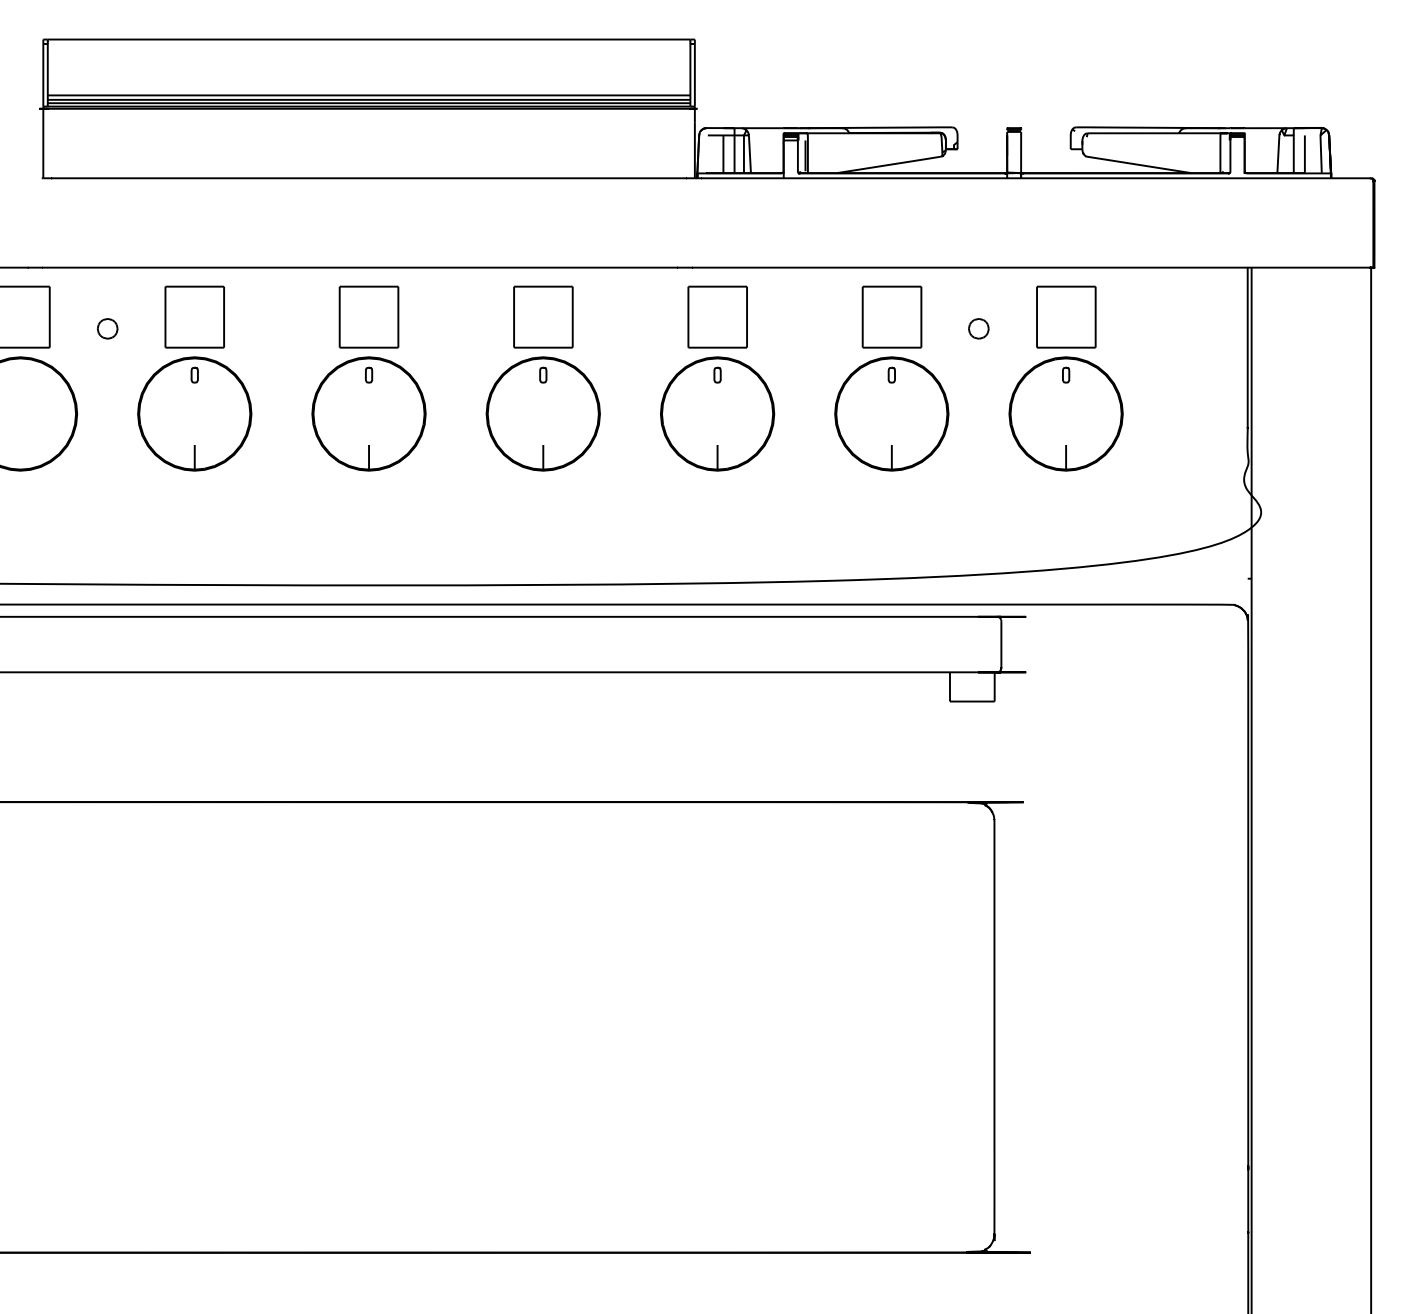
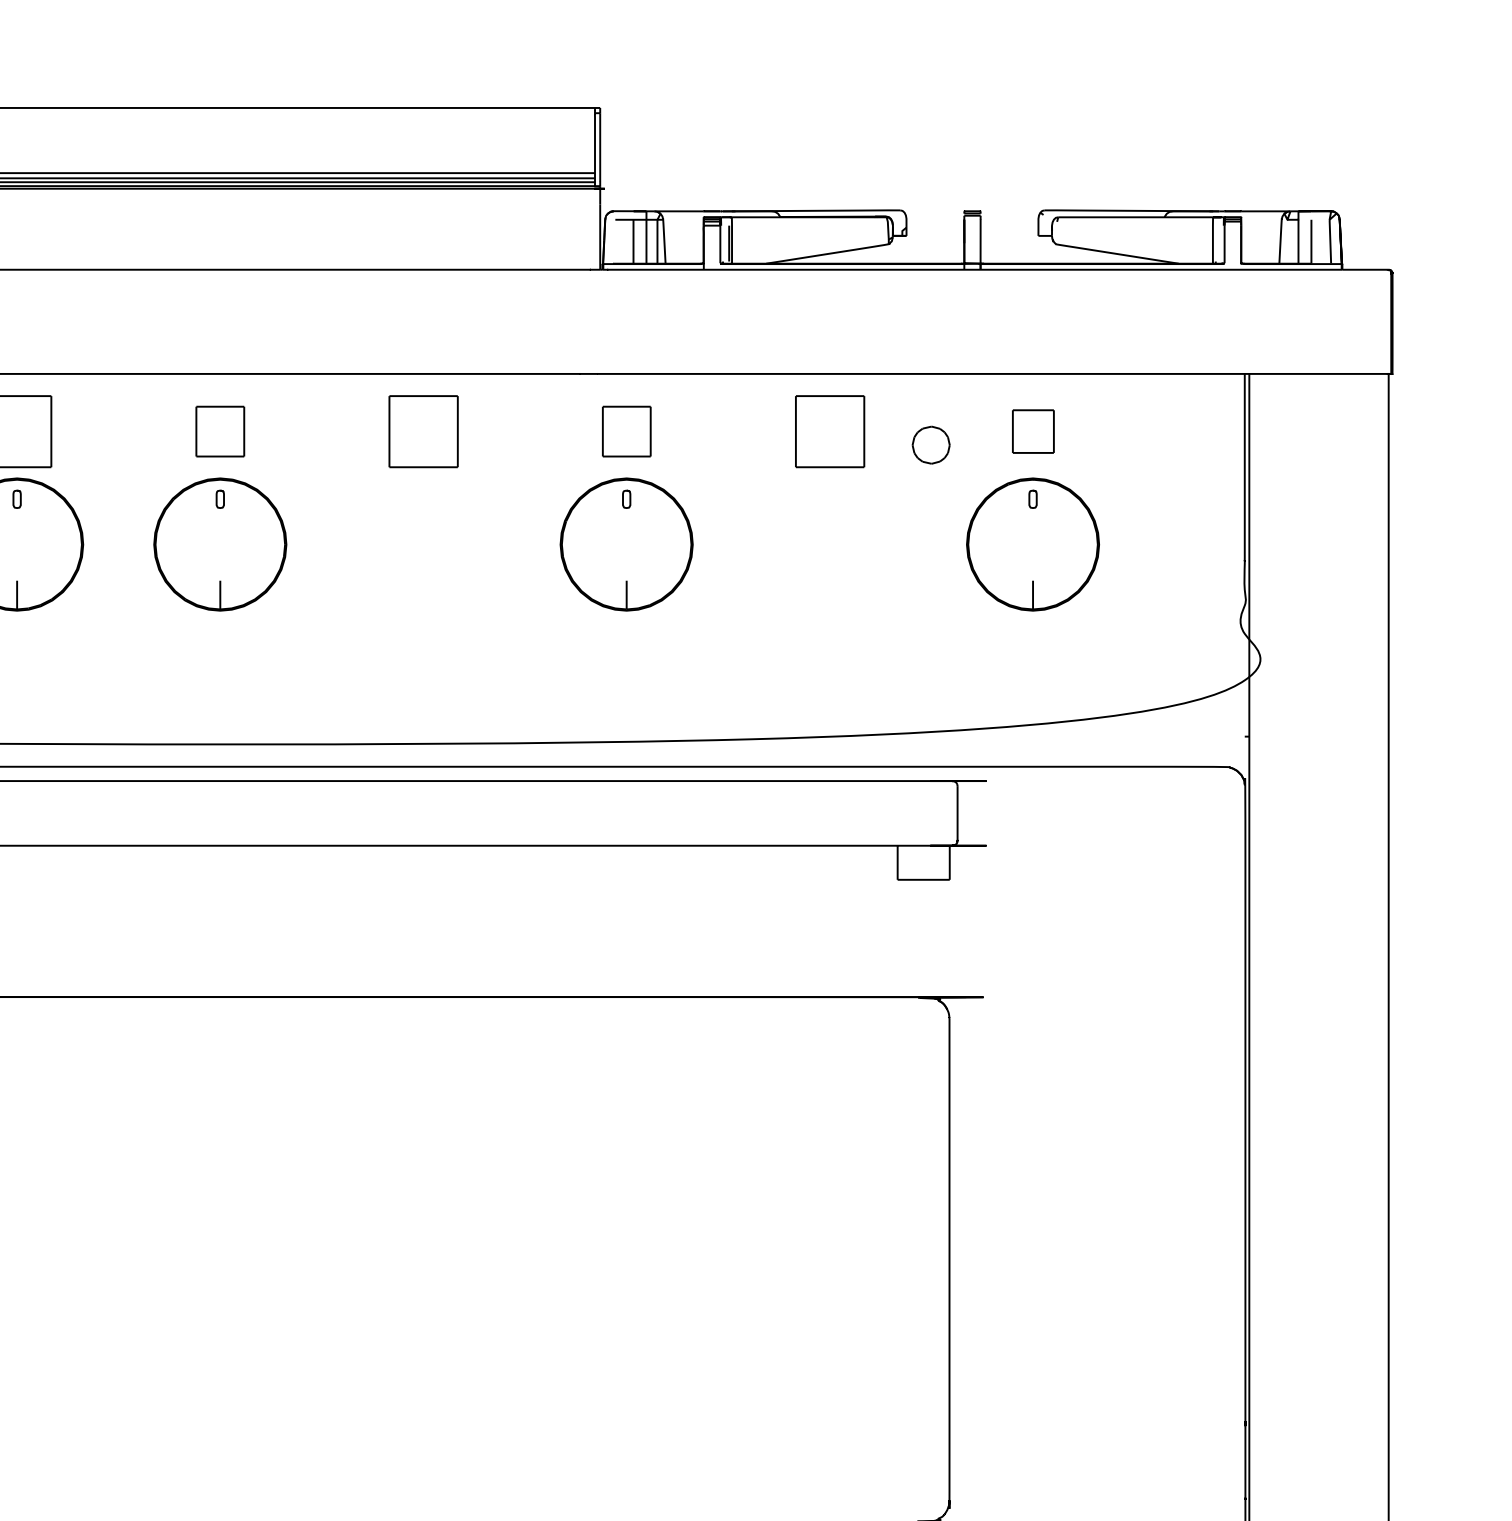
part: (368, 316) -> (219, 430), size x0.7
part: (717, 316) -> (626, 430), size x0.7
part: (1066, 316) -> (1033, 430), size x0.6
part: (978, 328) -> (930, 444), size x1.6
part: (542, 413) -> (422, 543), removed
part: (891, 413) -> (829, 543), removed

